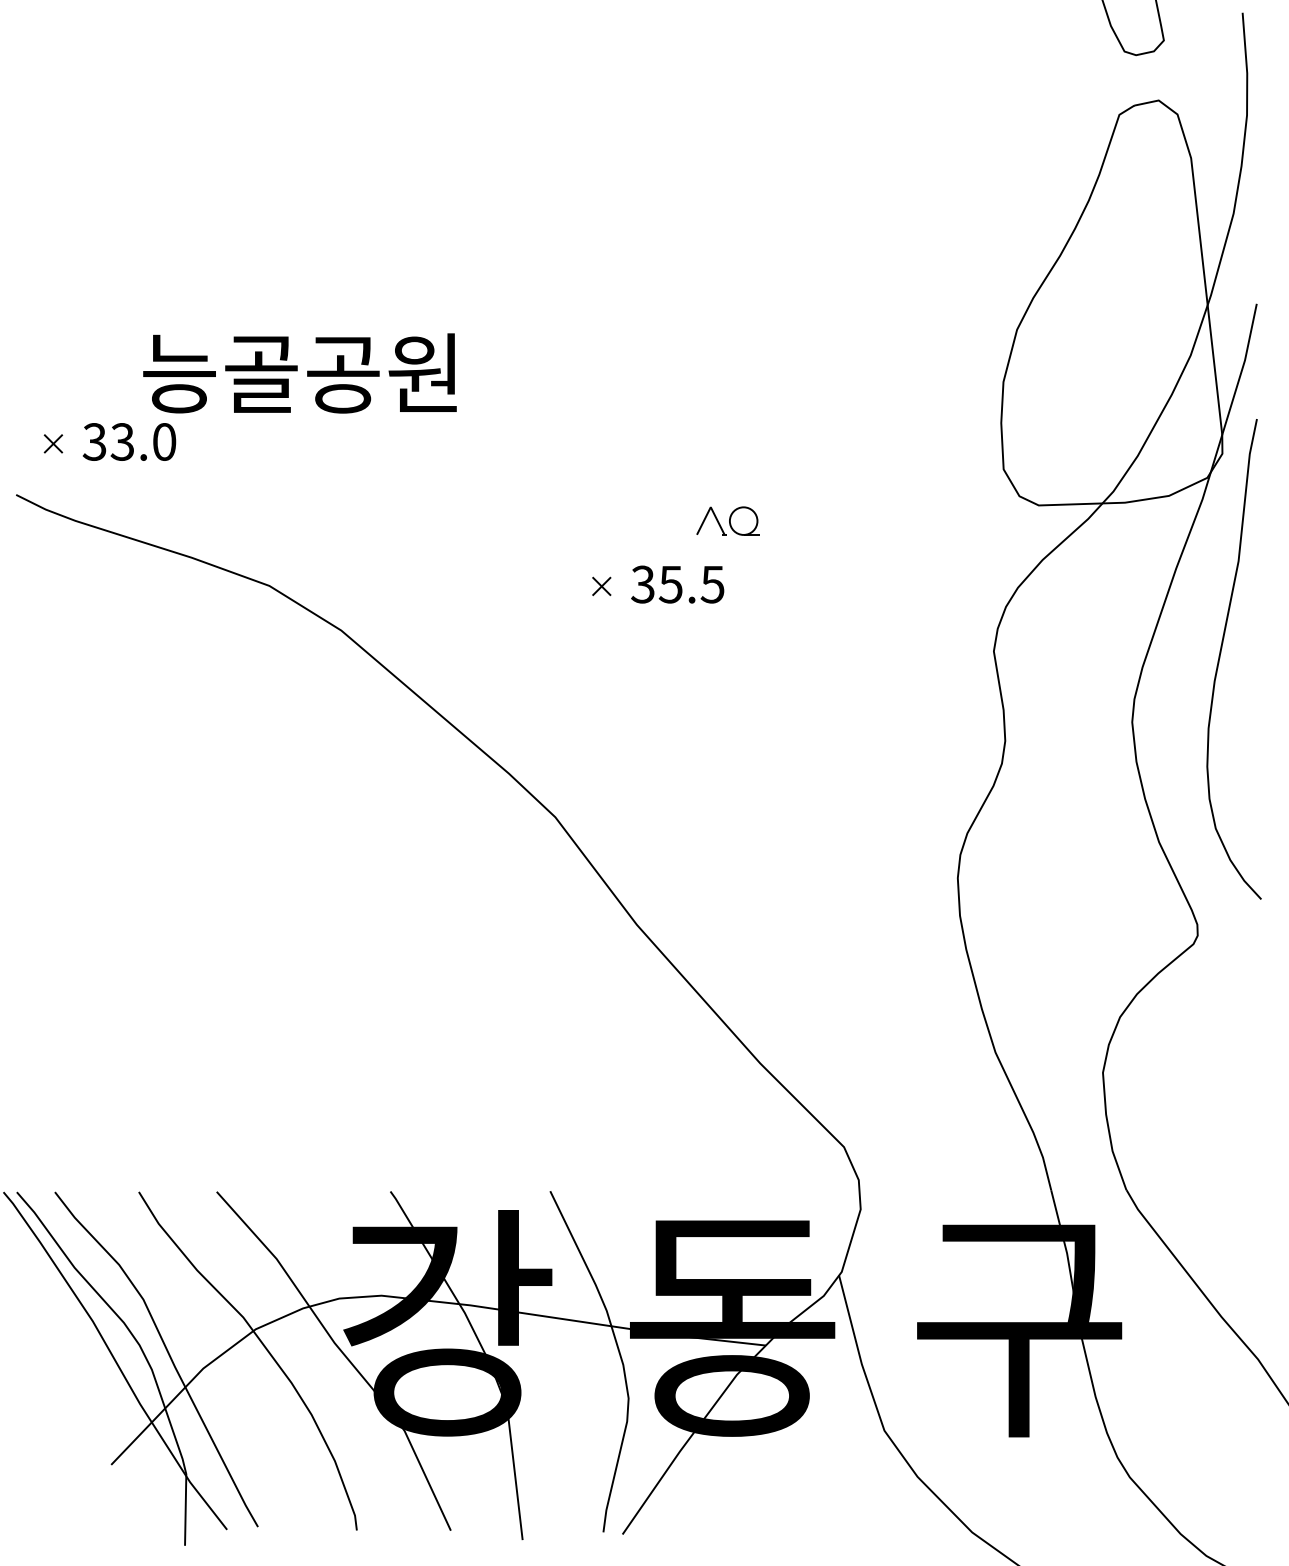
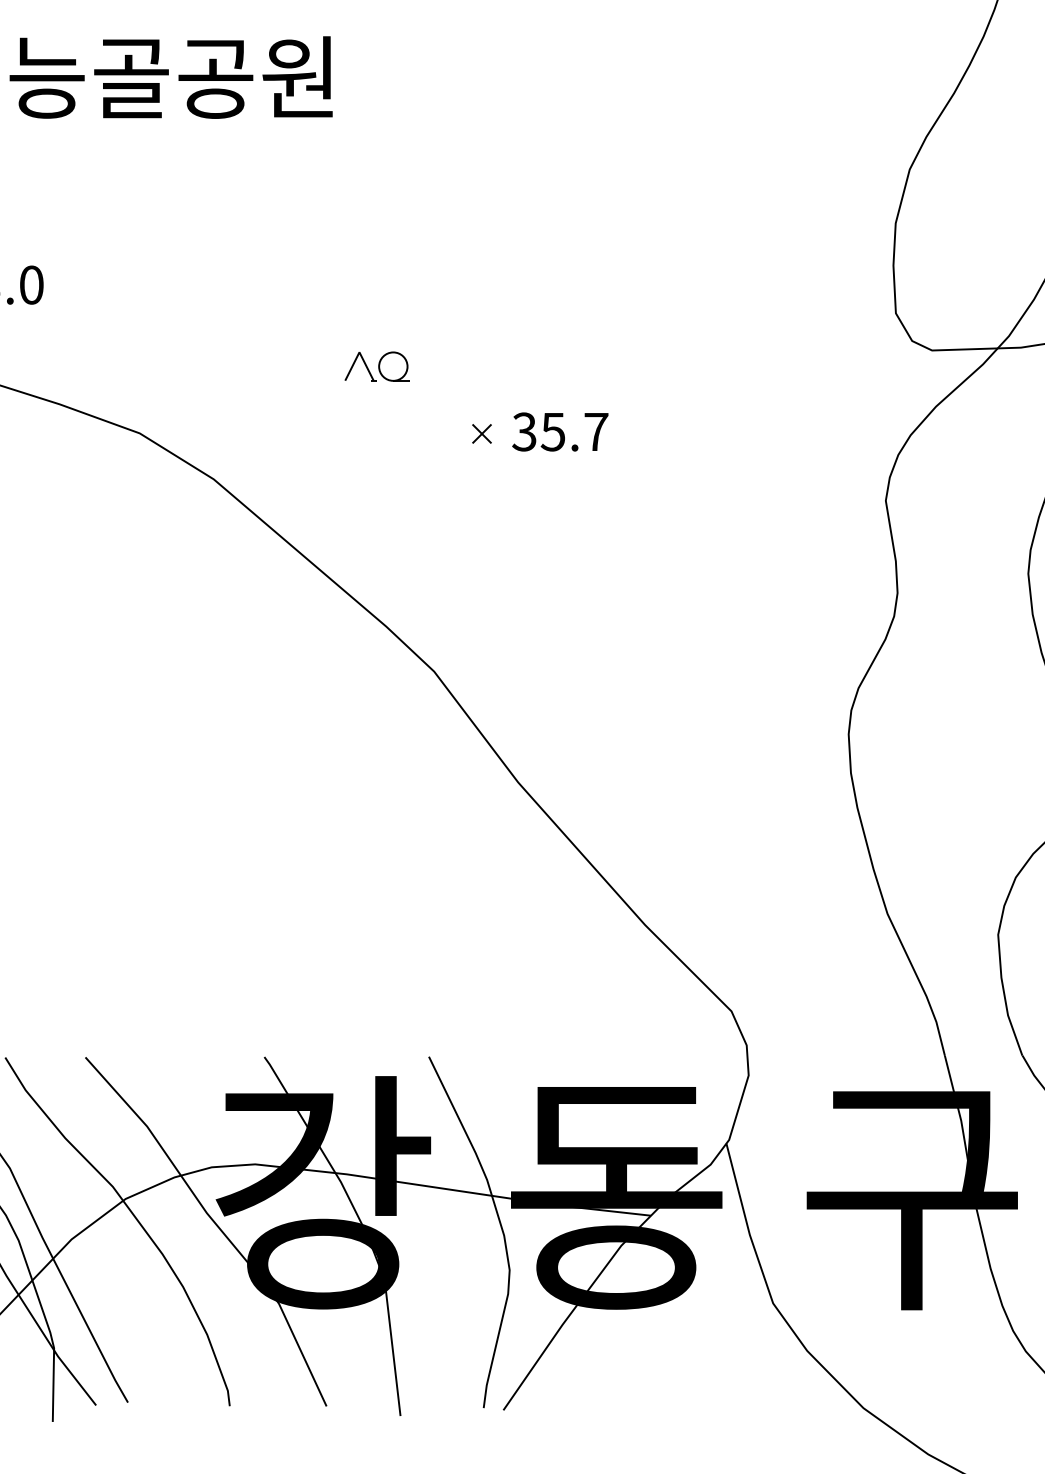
text: (299, 373) -> (170, 77), moved
part: (727, 520) -> (376, 365), moved
text: (712, 584) -> (596, 431), 35.5 -> 35.7

